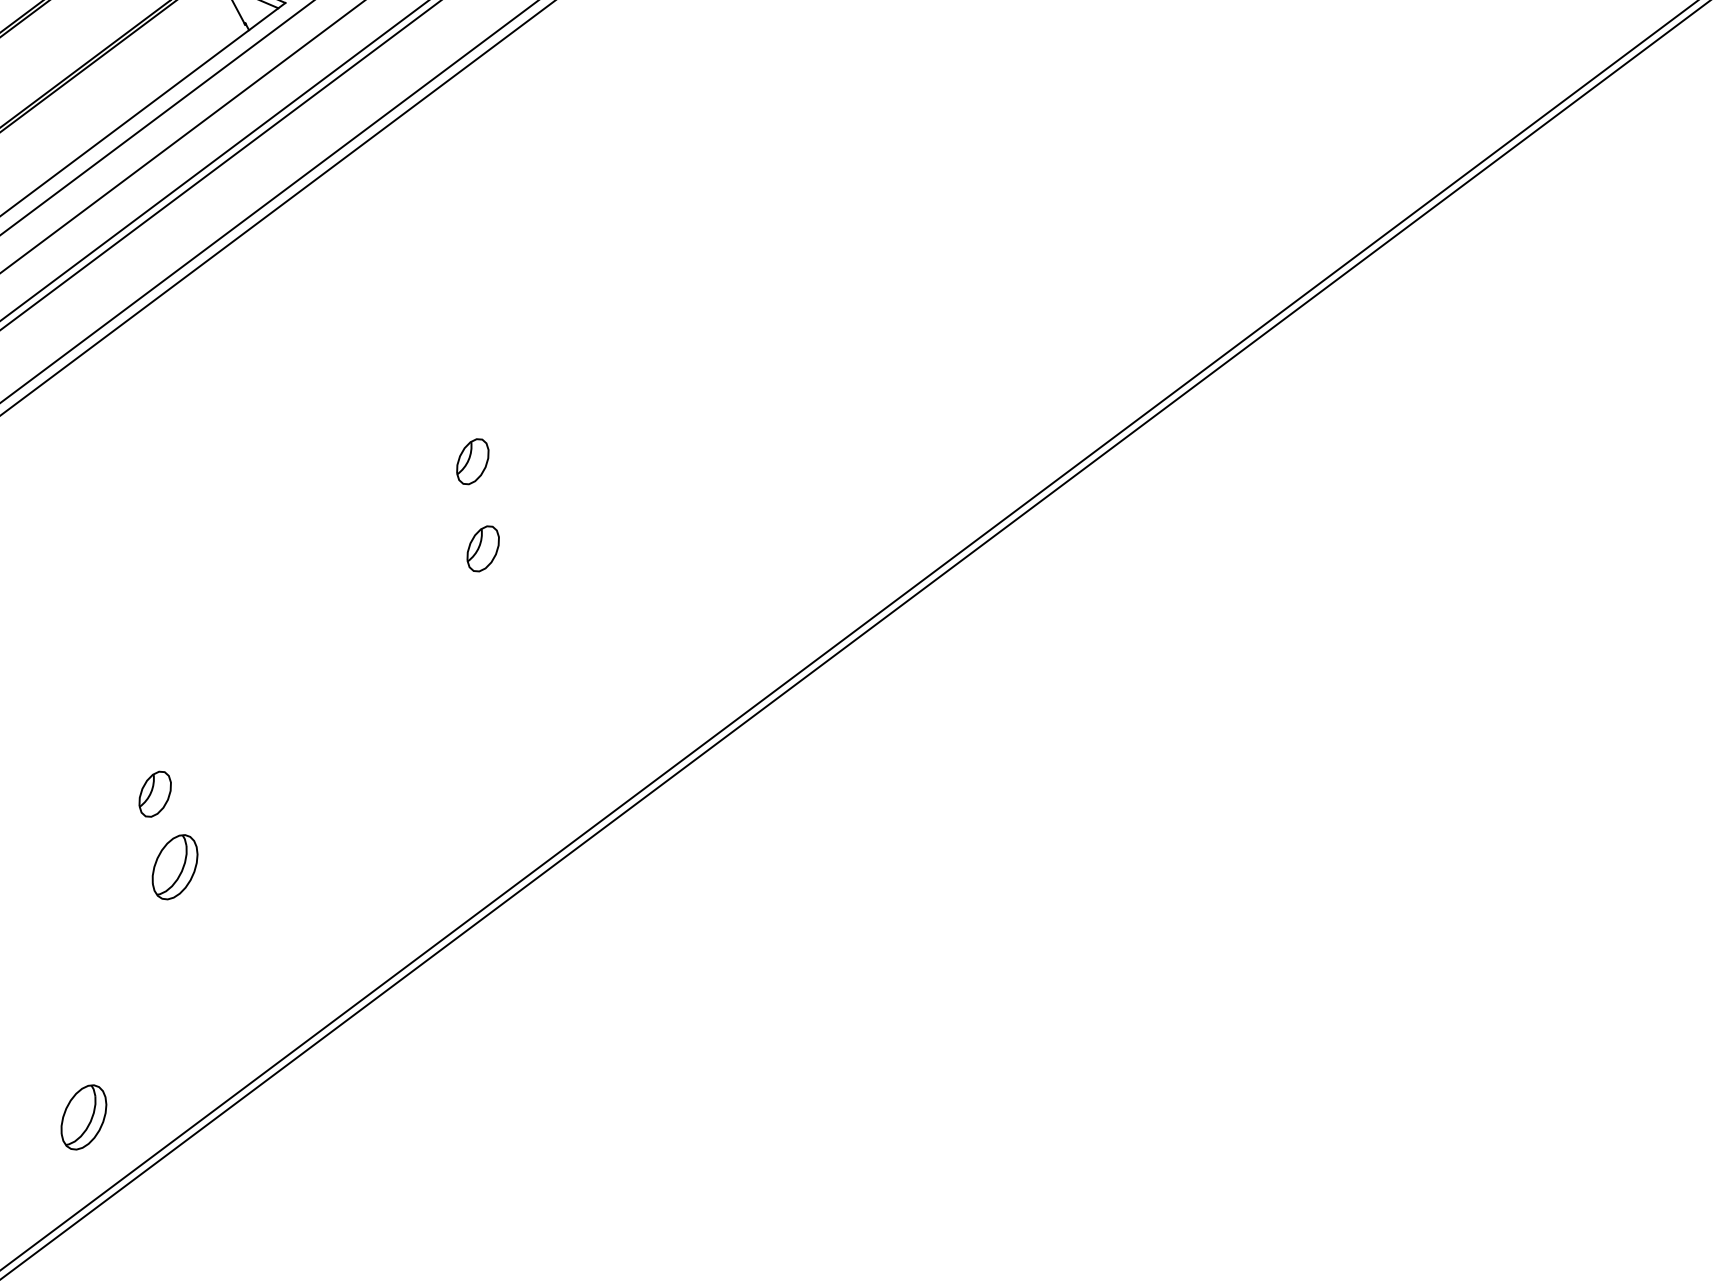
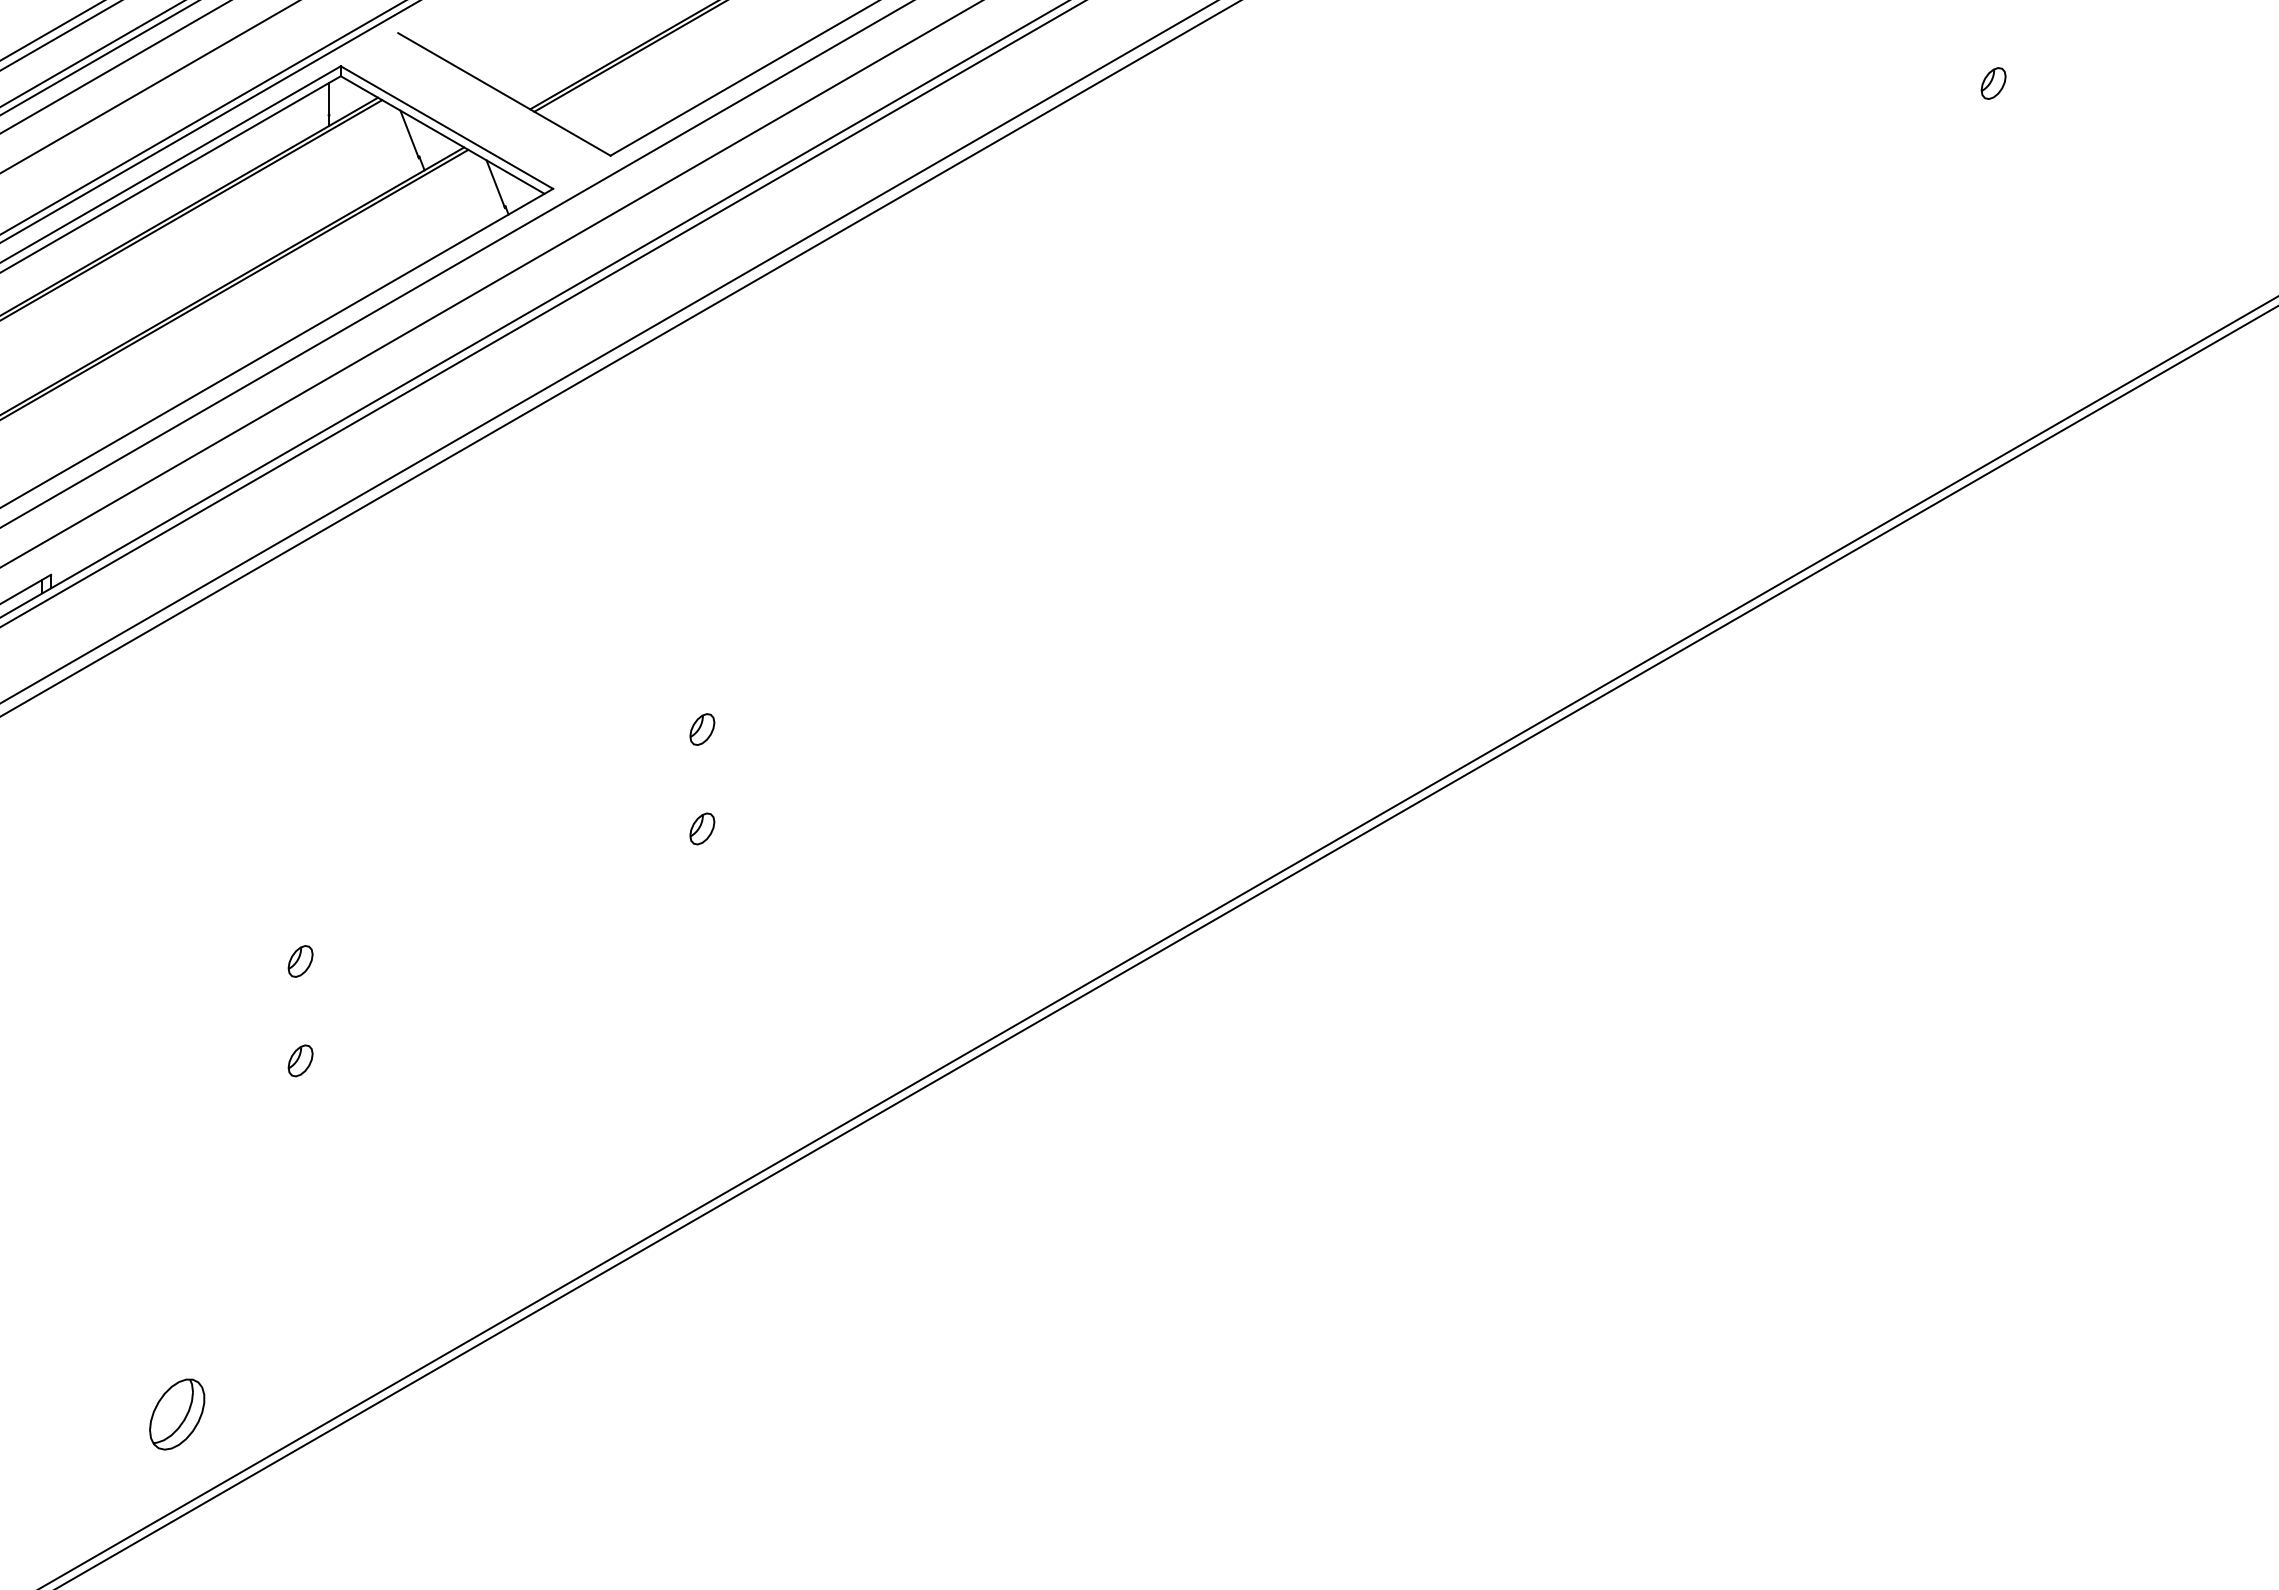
part: (472, 461) -> (702, 729), size x0.62
part: (483, 548) -> (702, 828), size x0.62
part: (144, 707) -> (300, 961), added
part: (154, 794) -> (300, 1060), size x0.62
part: (175, 867) -> (313, 1145), removed

